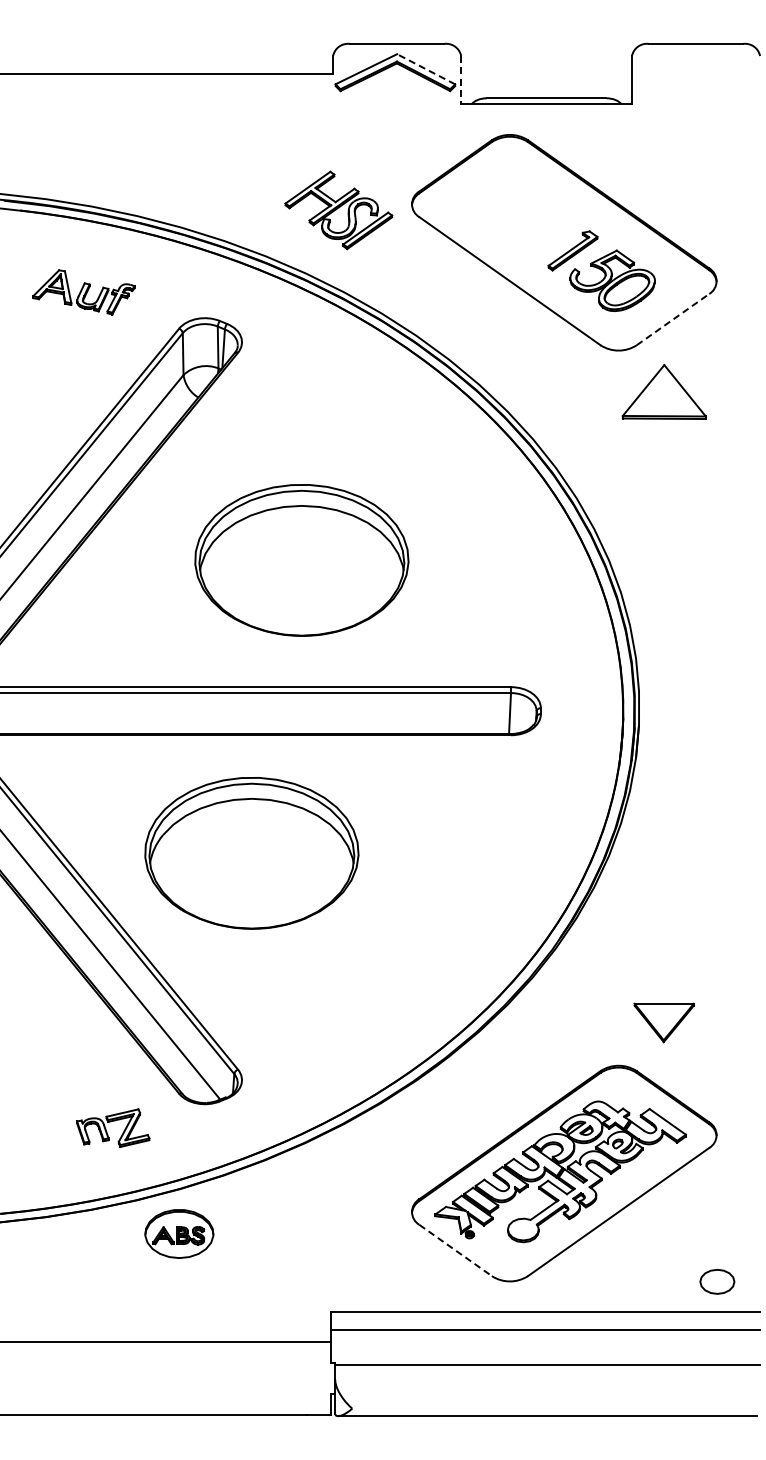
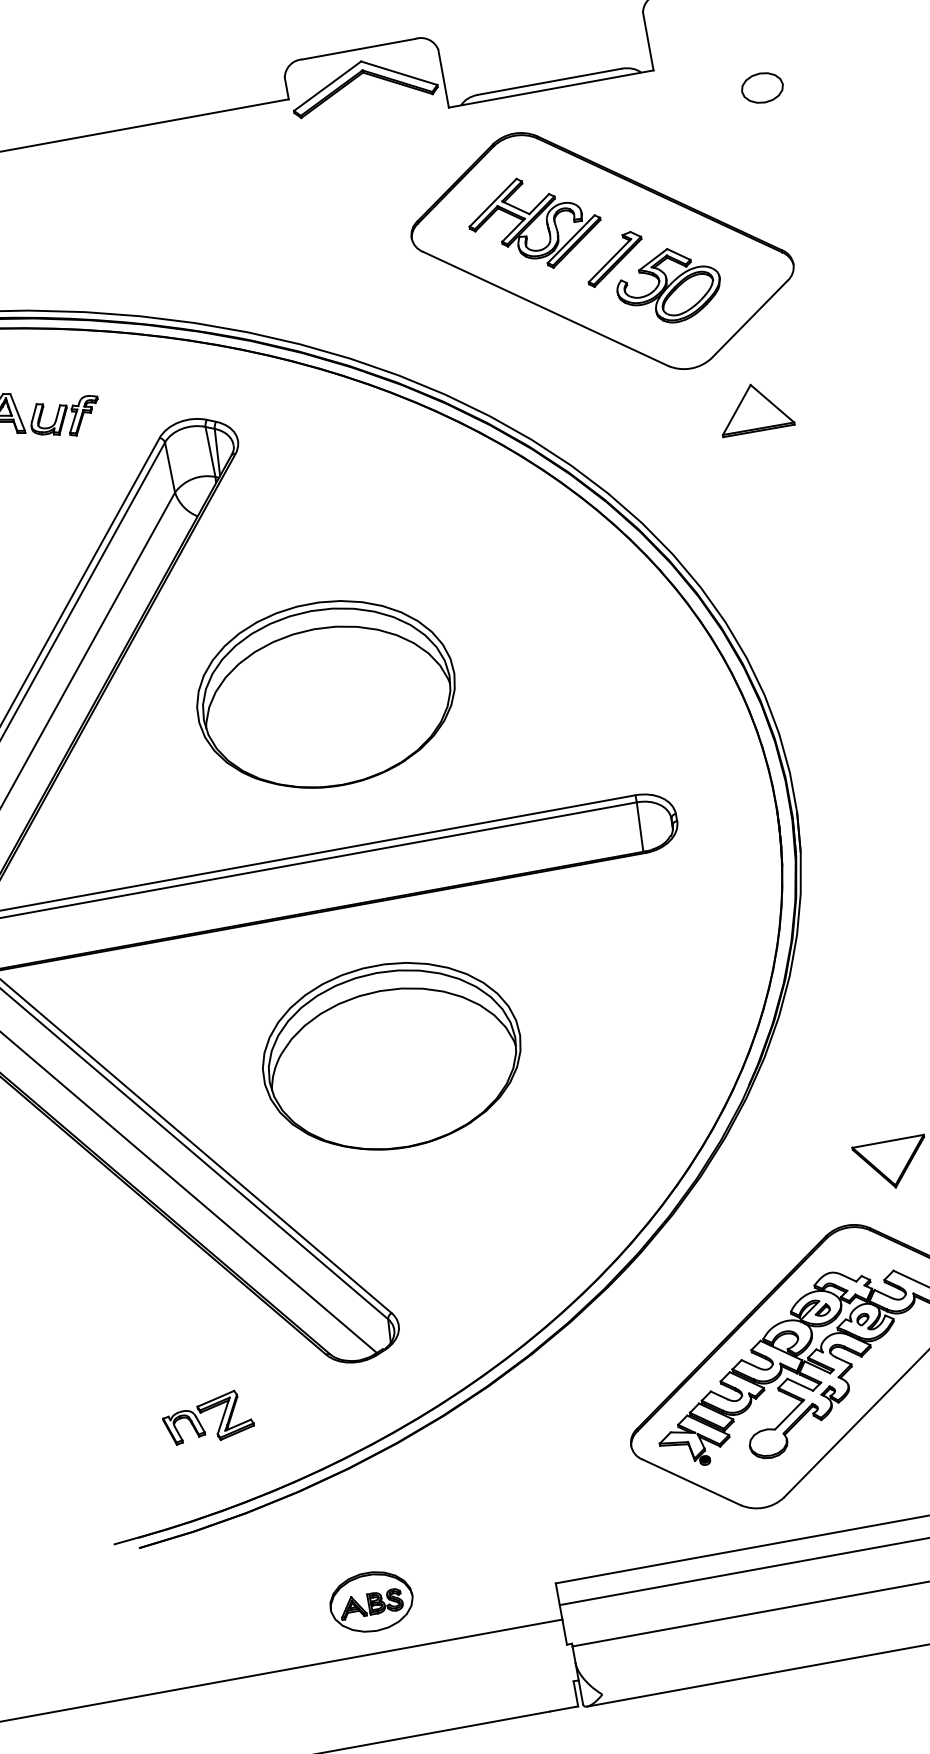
line: (426, 69) -> (399, 73), dashed -> solid
line: (461, 80) -> (444, 78), dashed -> solid
part: (717, 134) -> (762, 87), added
part: (338, 210) -> (534, 223), moved
line: (673, 319) -> (750, 319), dashed -> solid
part: (663, 391) -> (753, 407), size x0.71
part: (301, 560) -> (325, 694), moved
part: (251, 853) -> (391, 1056), moved
part: (113, 1127) -> (208, 1418), moved
part: (179, 1233) -> (371, 1601), moved
line: (456, 1250) -> (692, 1482), dashed -> solid

